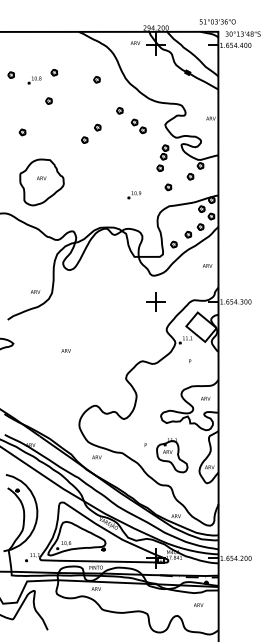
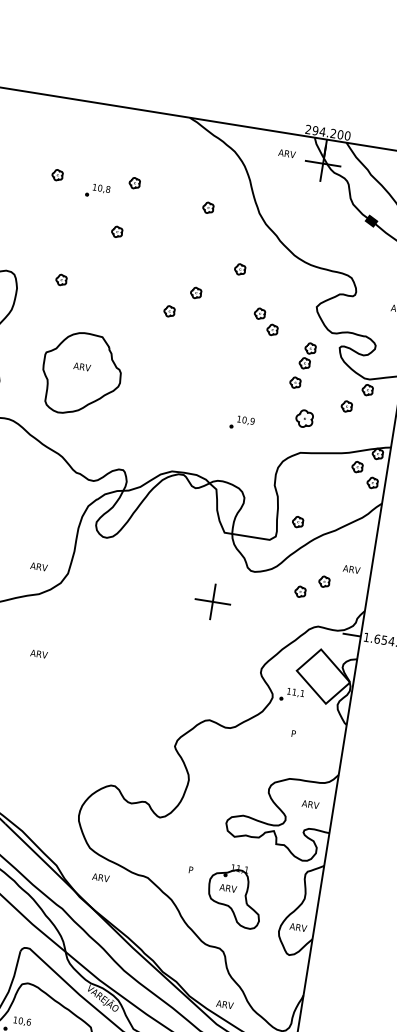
part: (138, 126) -> (265, 322), moved
part: (168, 187) -> (304, 419), size x1.6
part: (194, 230) -> (312, 586), moved
part: (155, 301) -> (211, 600), moved
text: (65, 350) -> (37, 653), moved

